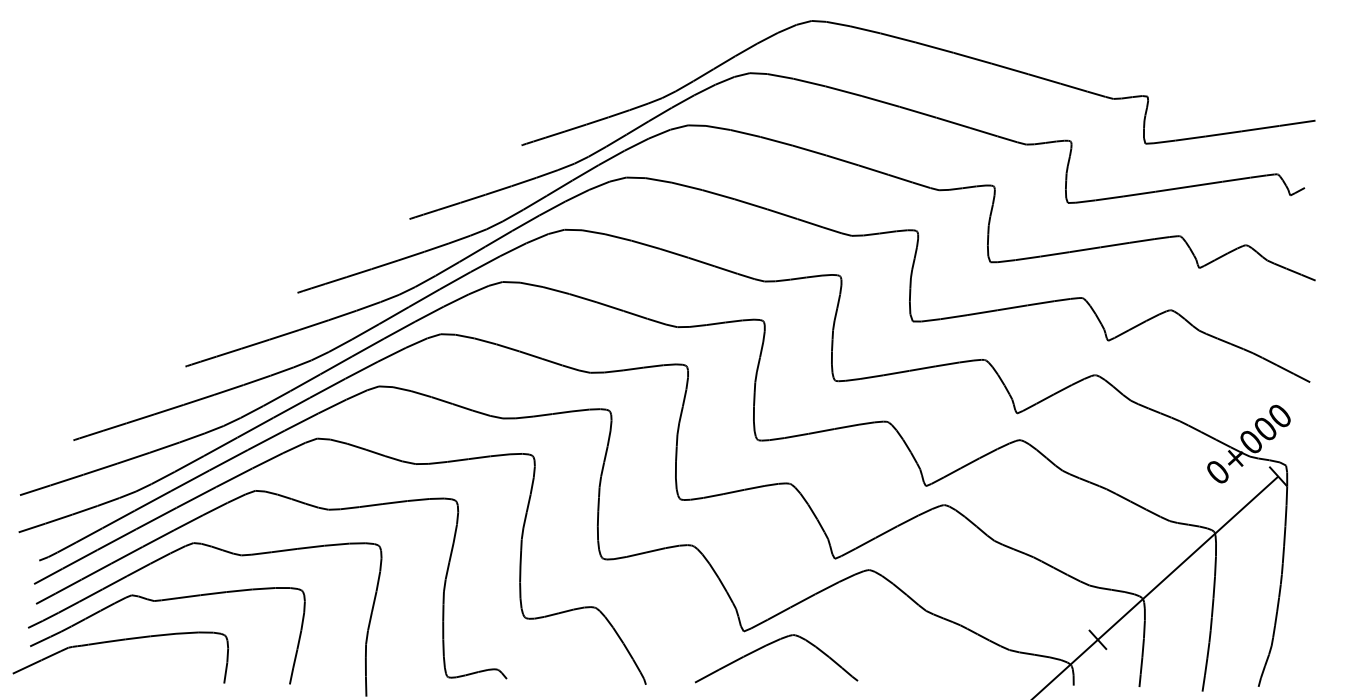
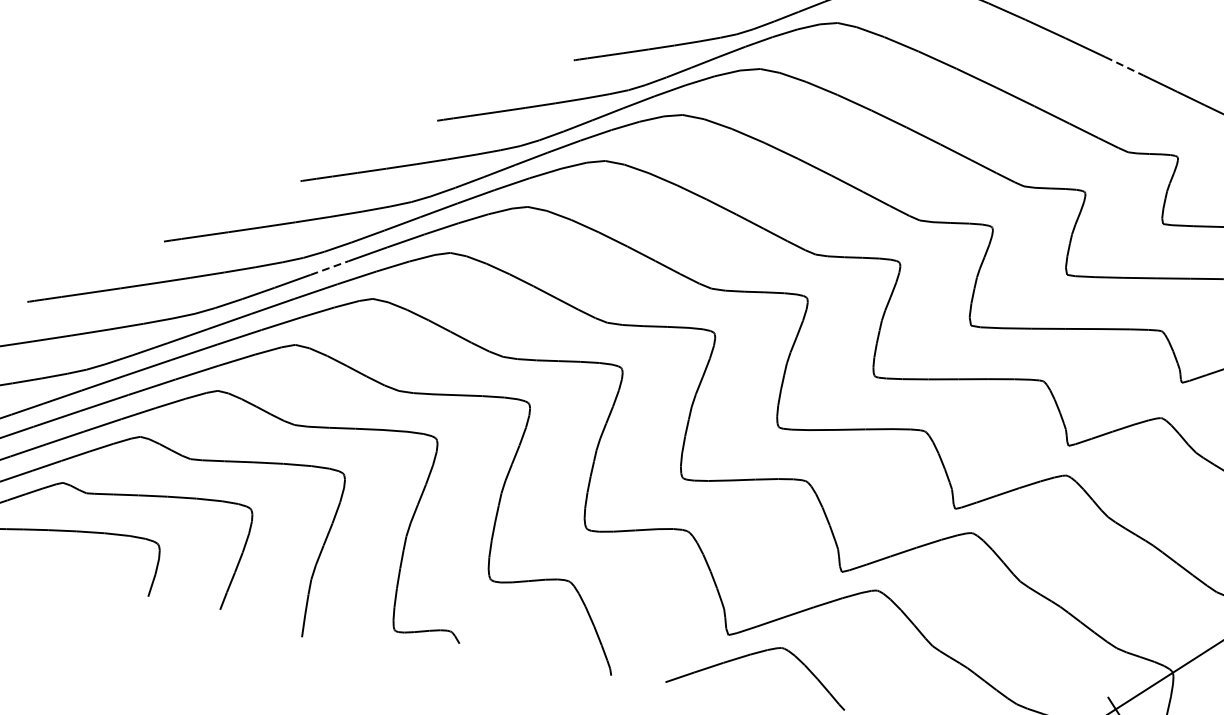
line: (1010, 68) -> (1124, 65), solid -> dashed
line: (336, 365) -> (330, 268), solid -> dashed

